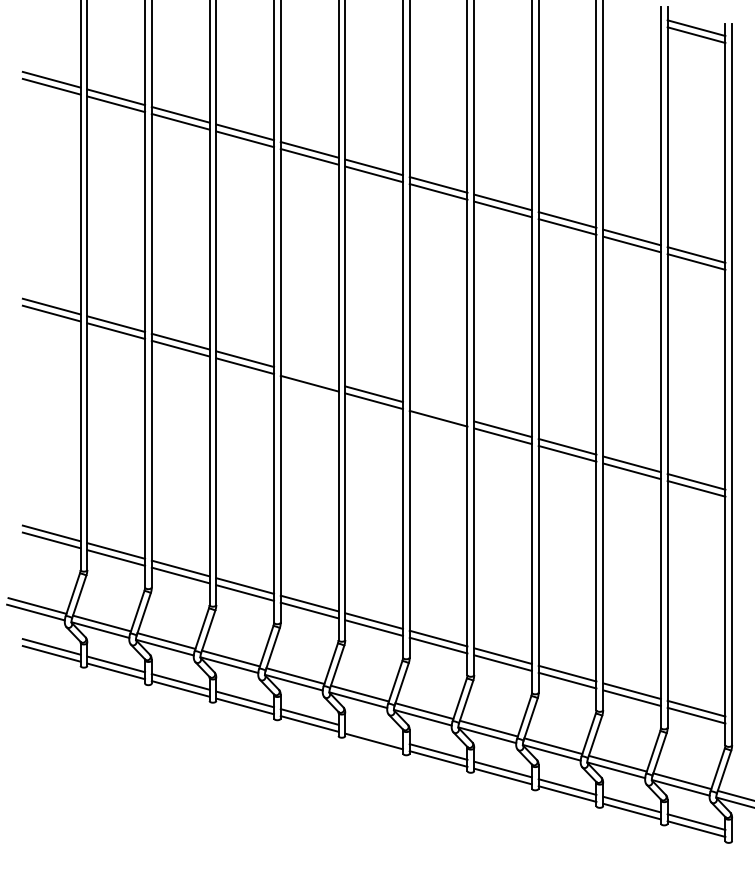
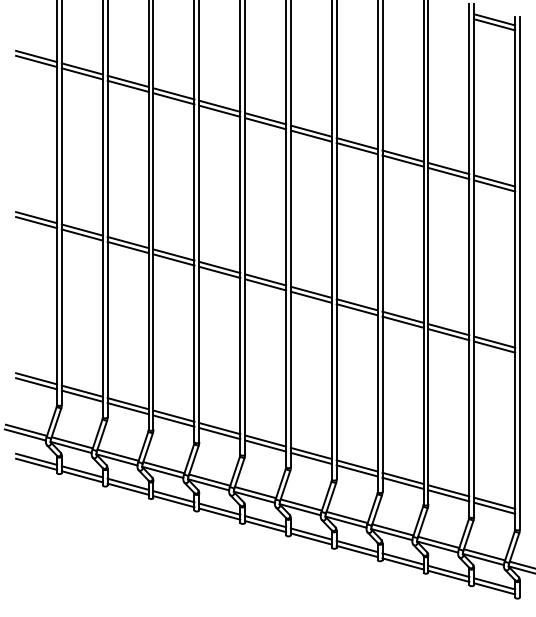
line: (309, 376) -> (219, 267), added
line: (438, 411) -> (311, 292), added
line: (373, 734) -> (265, 521), added

